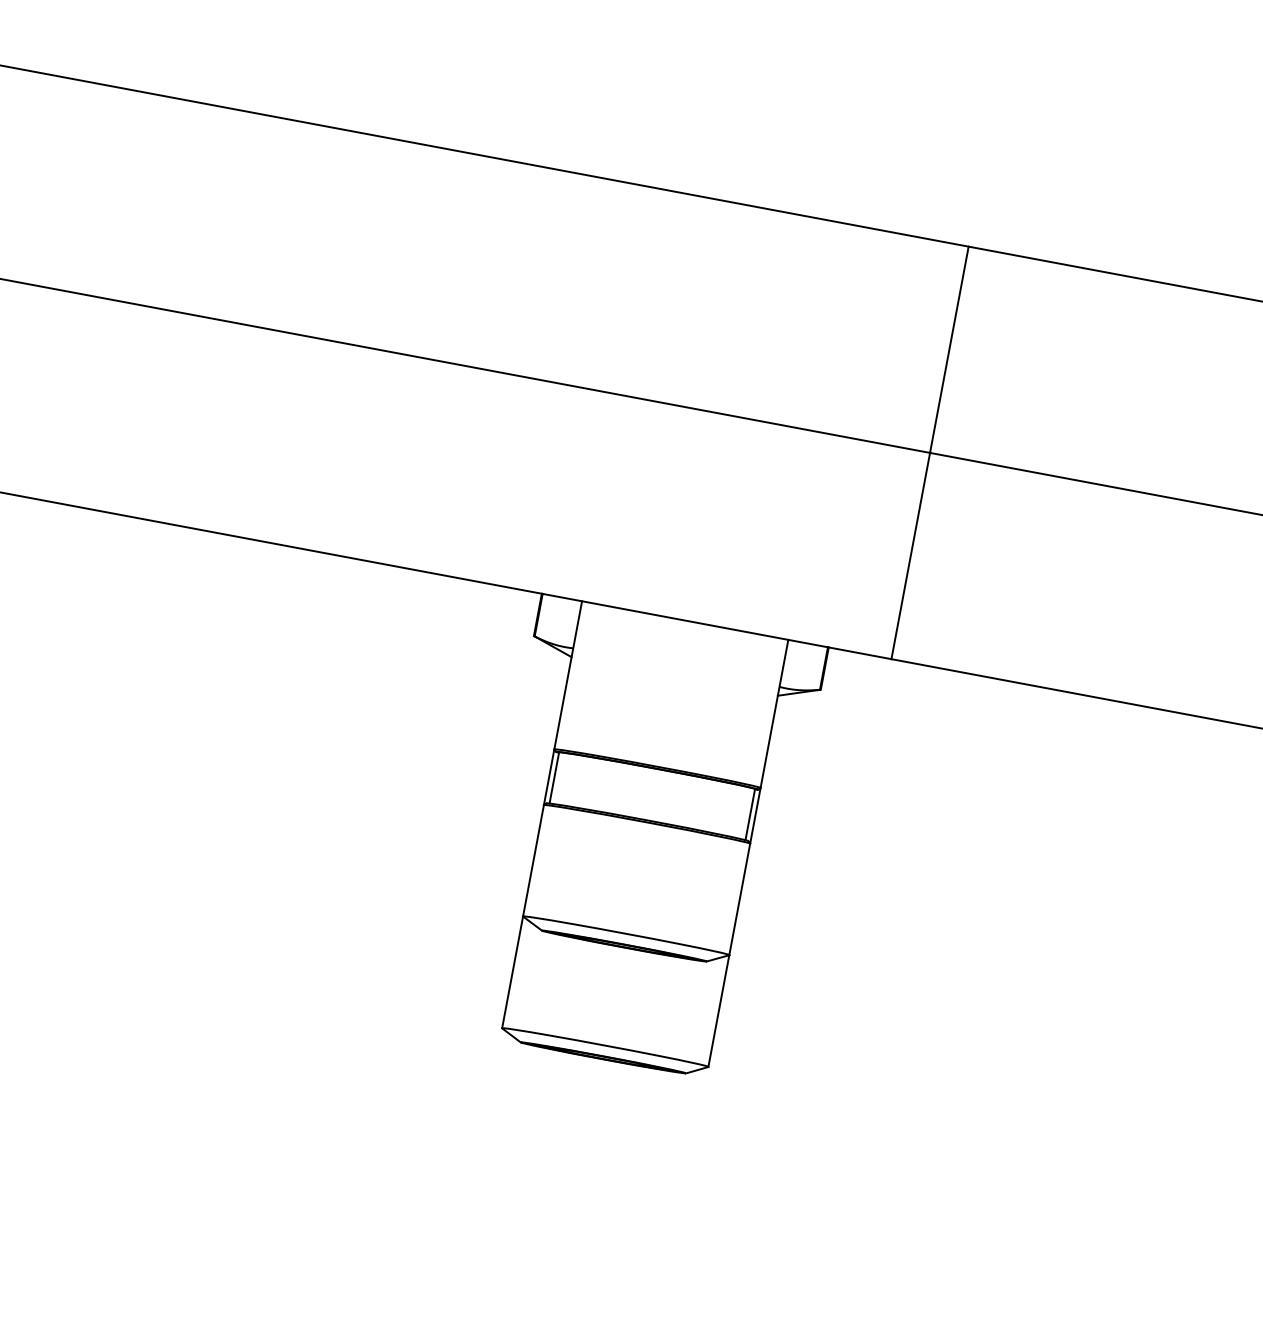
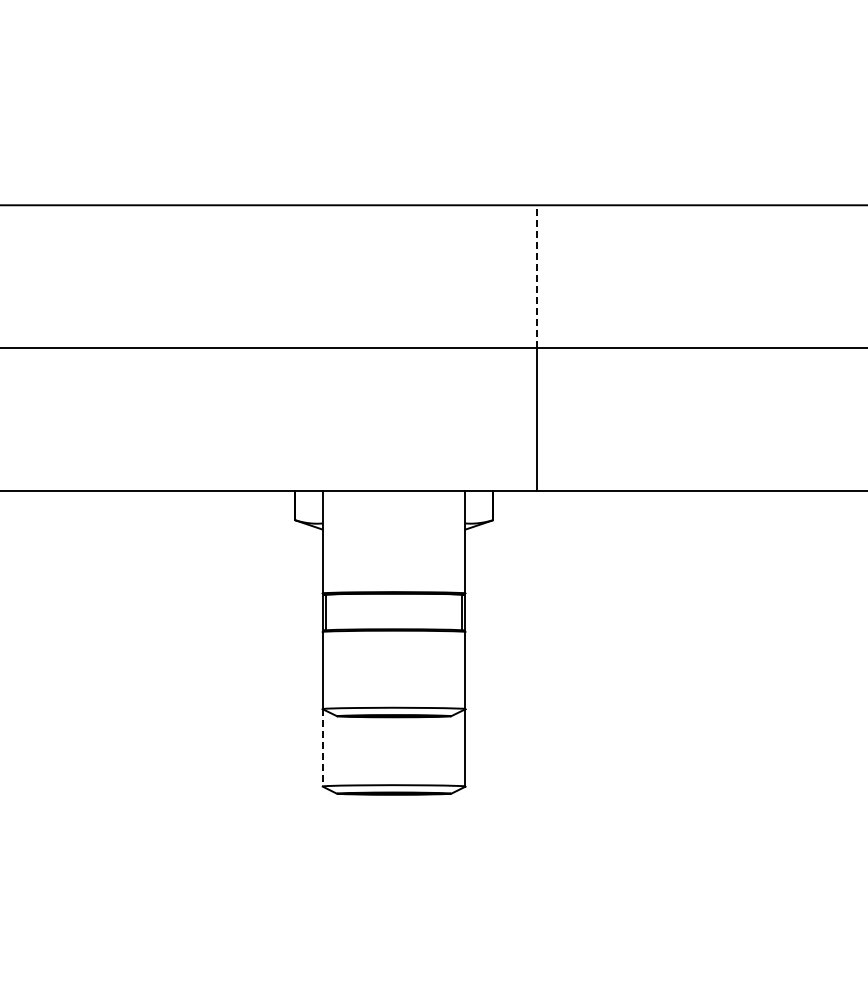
line: (948, 349) -> (536, 276), solid -> dashed
line: (512, 971) -> (322, 747), solid -> dashed

